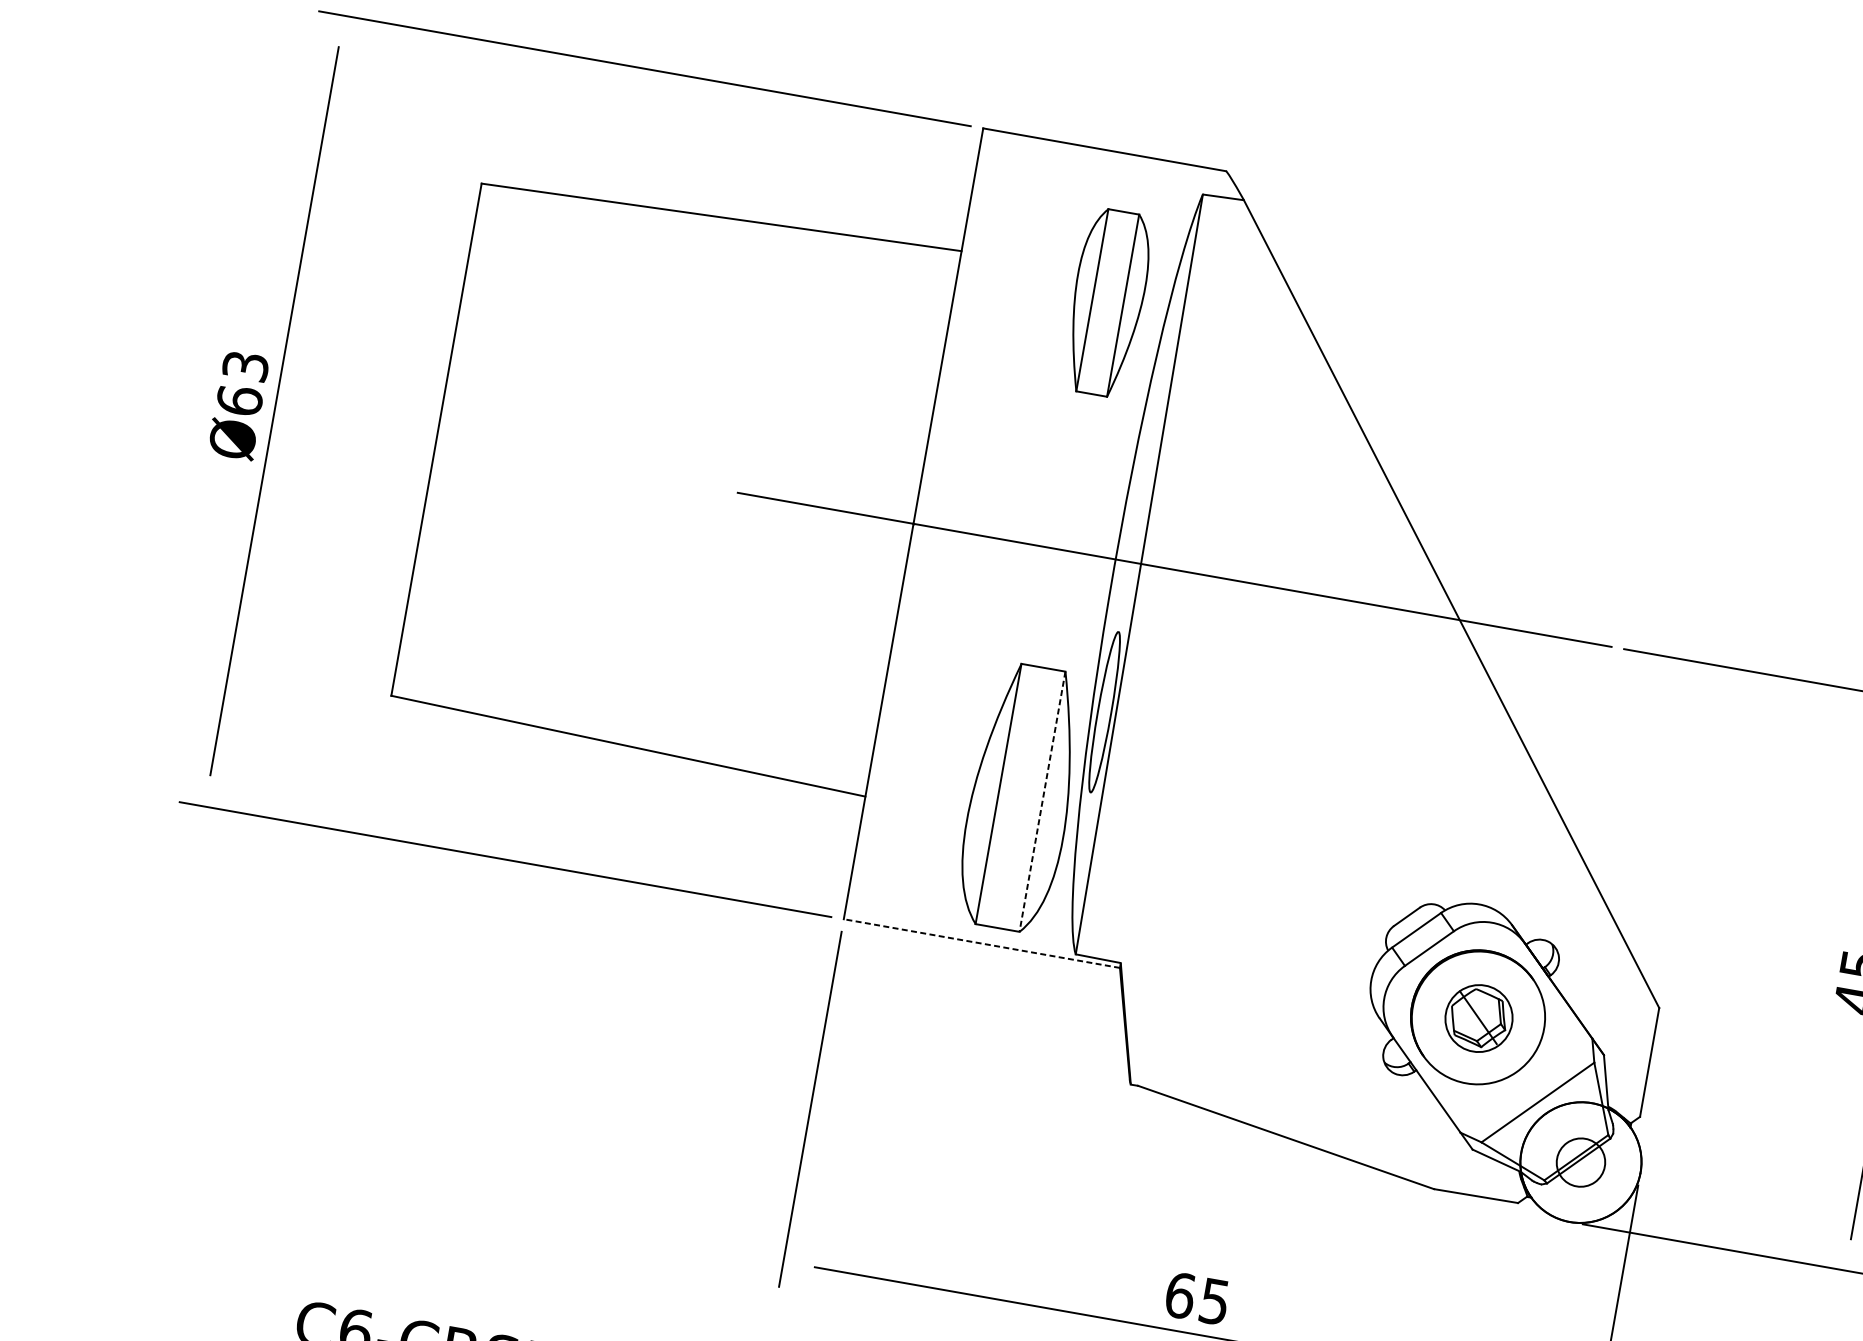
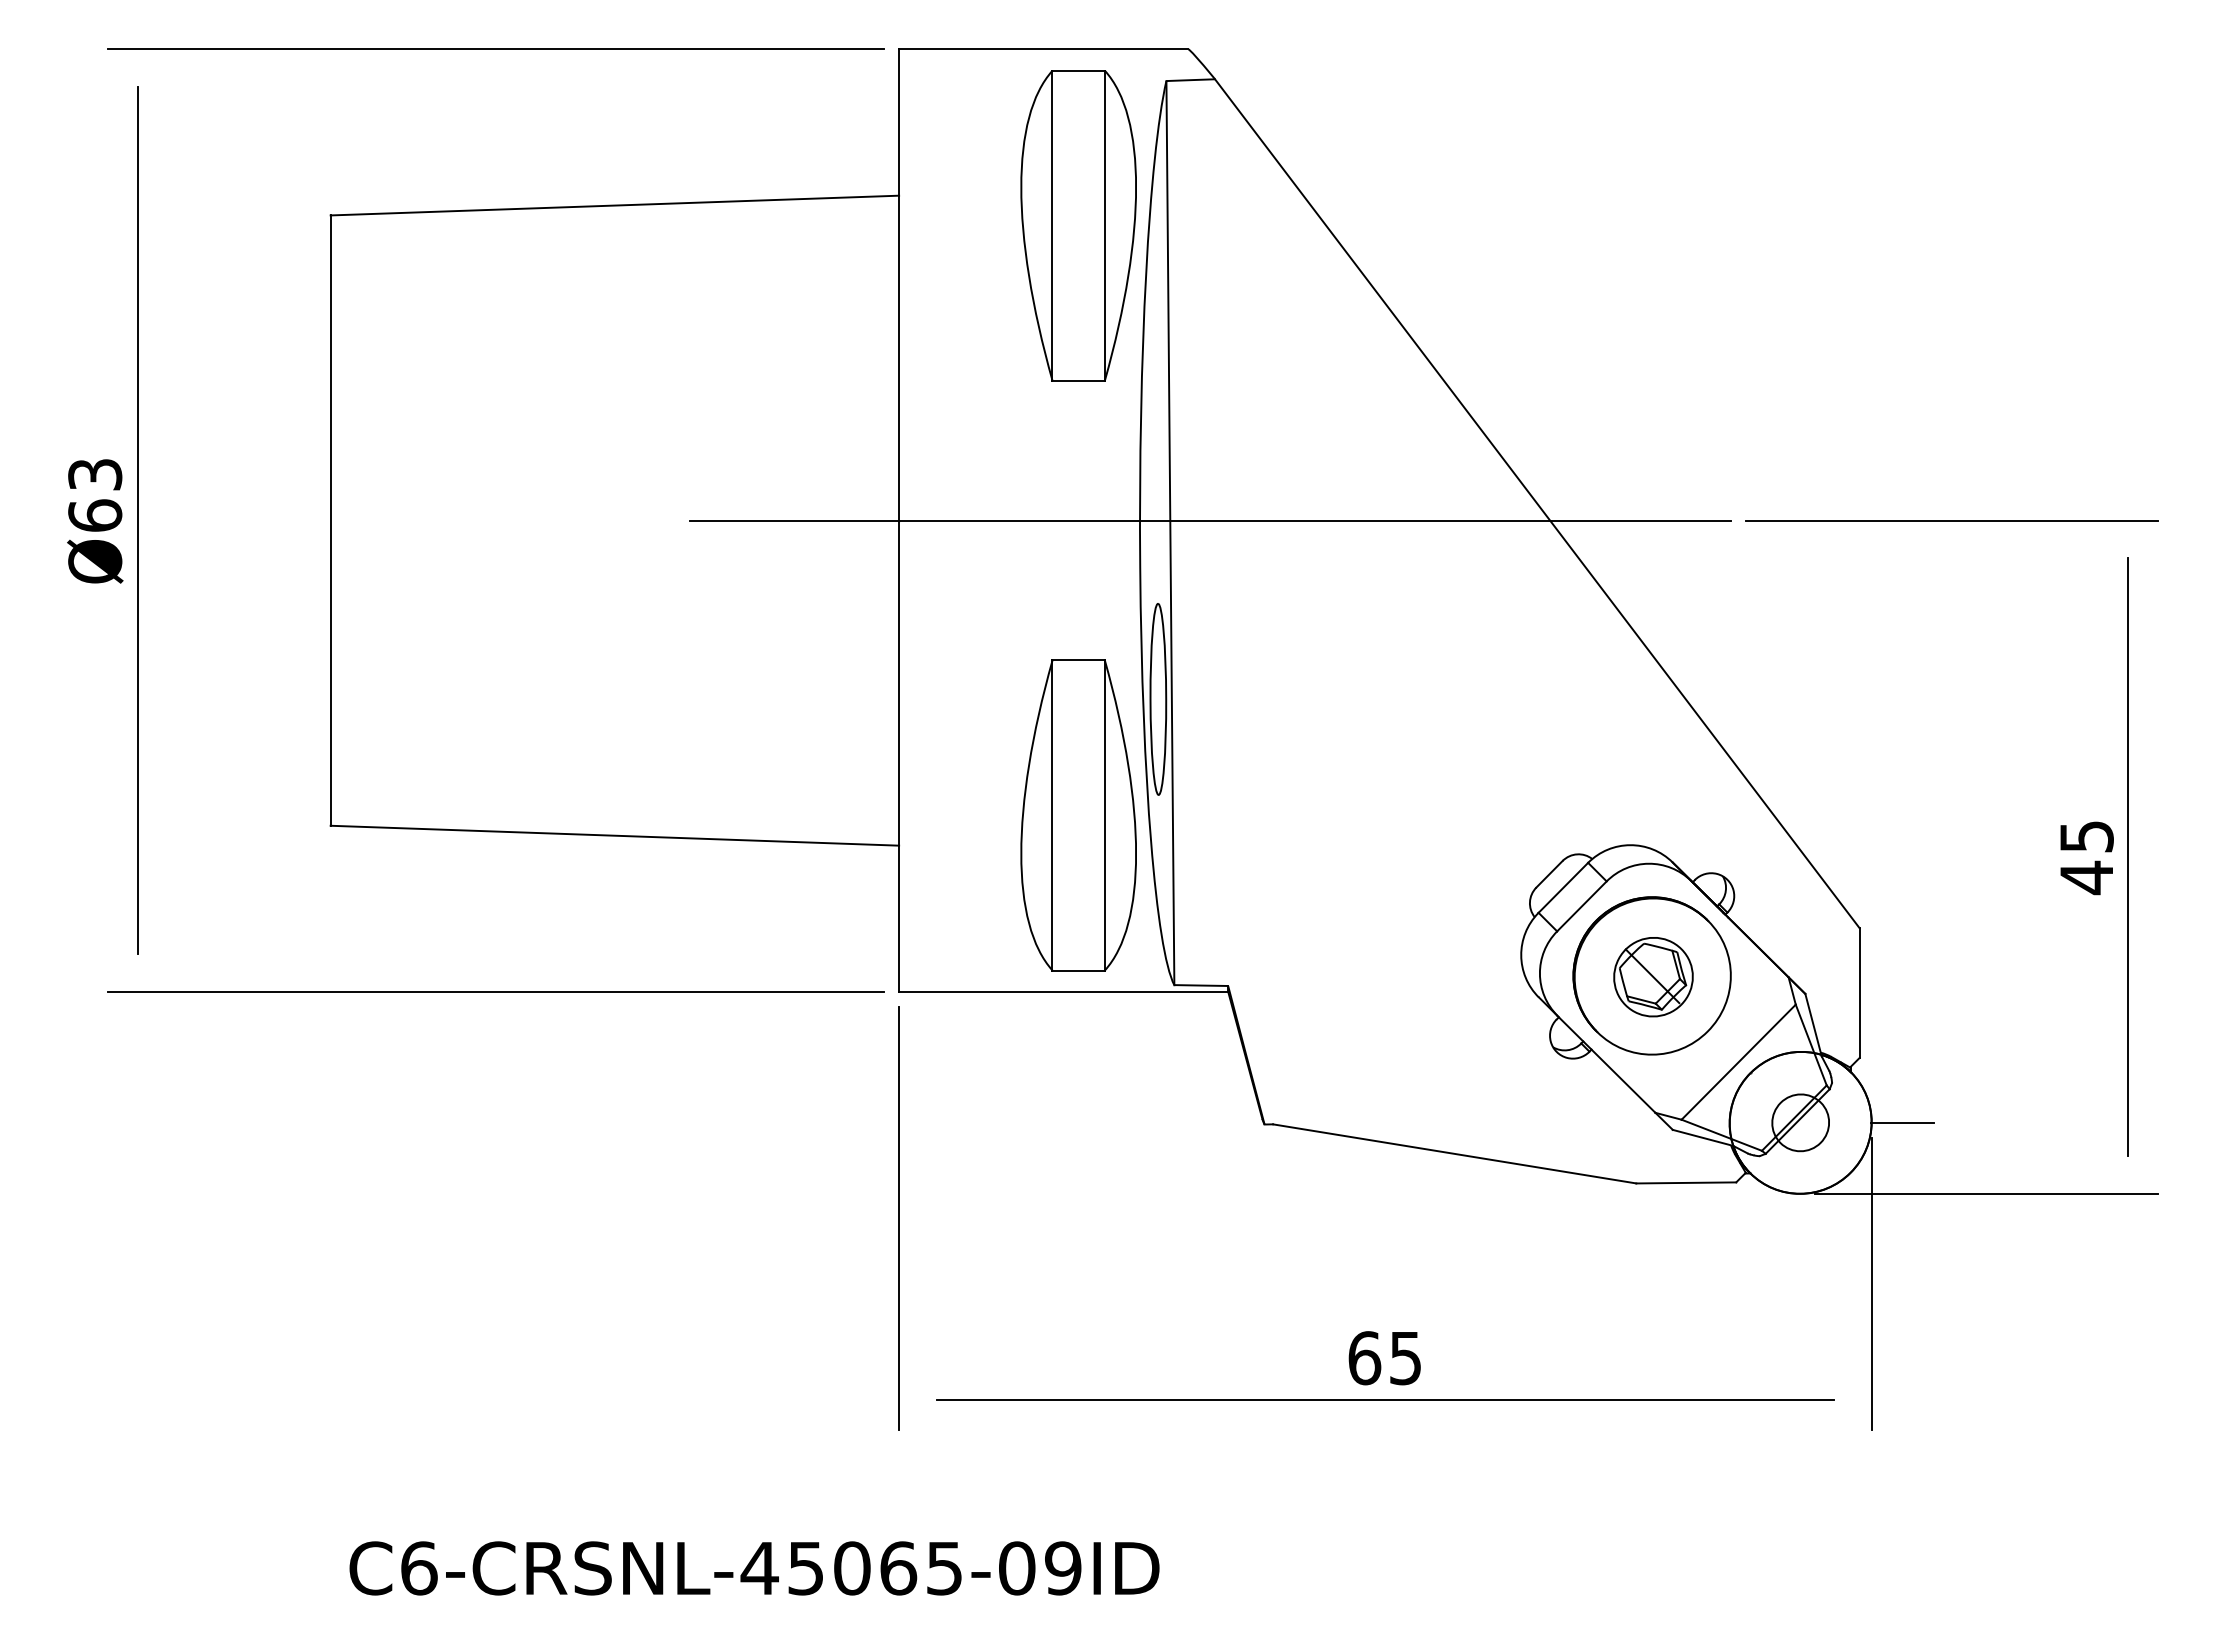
part: (1107, 302) -> (1078, 225), size x1.43
line: (1042, 802) -> (1104, 816), dashed -> solid
line: (981, 943) -> (1063, 991), dashed -> solid
line: (1666, 1177) -> (1902, 1122), added

